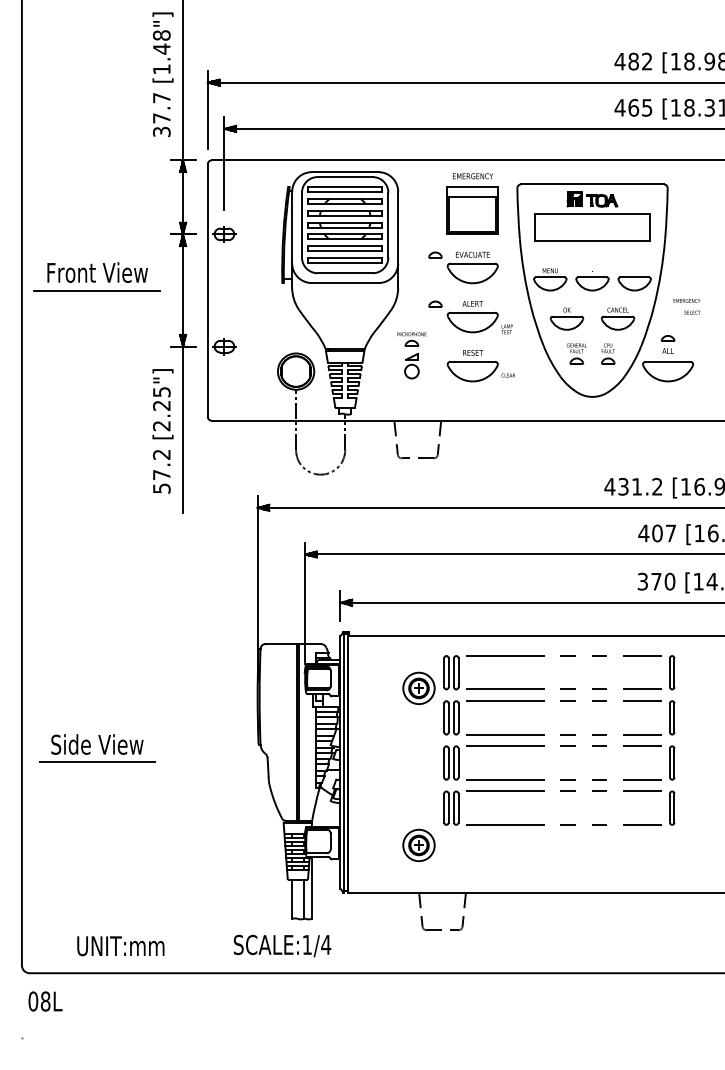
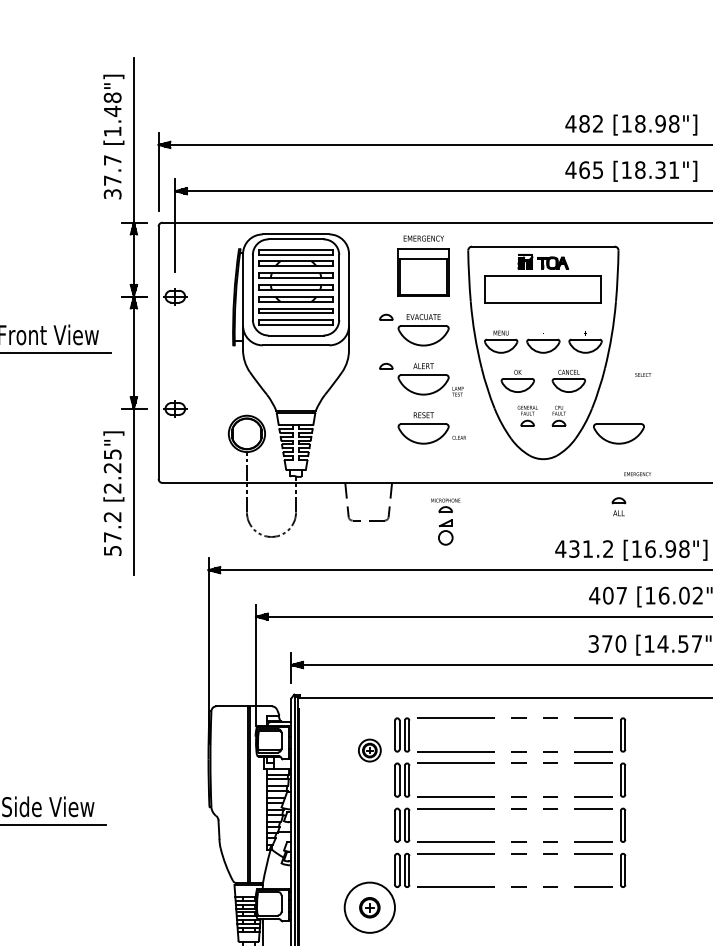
text: (686, 300) -> (637, 473), moved
part: (667, 344) -> (618, 506), moved
part: (411, 355) -> (445, 521), moved
part: (418, 687) -> (369, 749), size x0.7
circle: (418, 845) -> (369, 907), size x1.6

